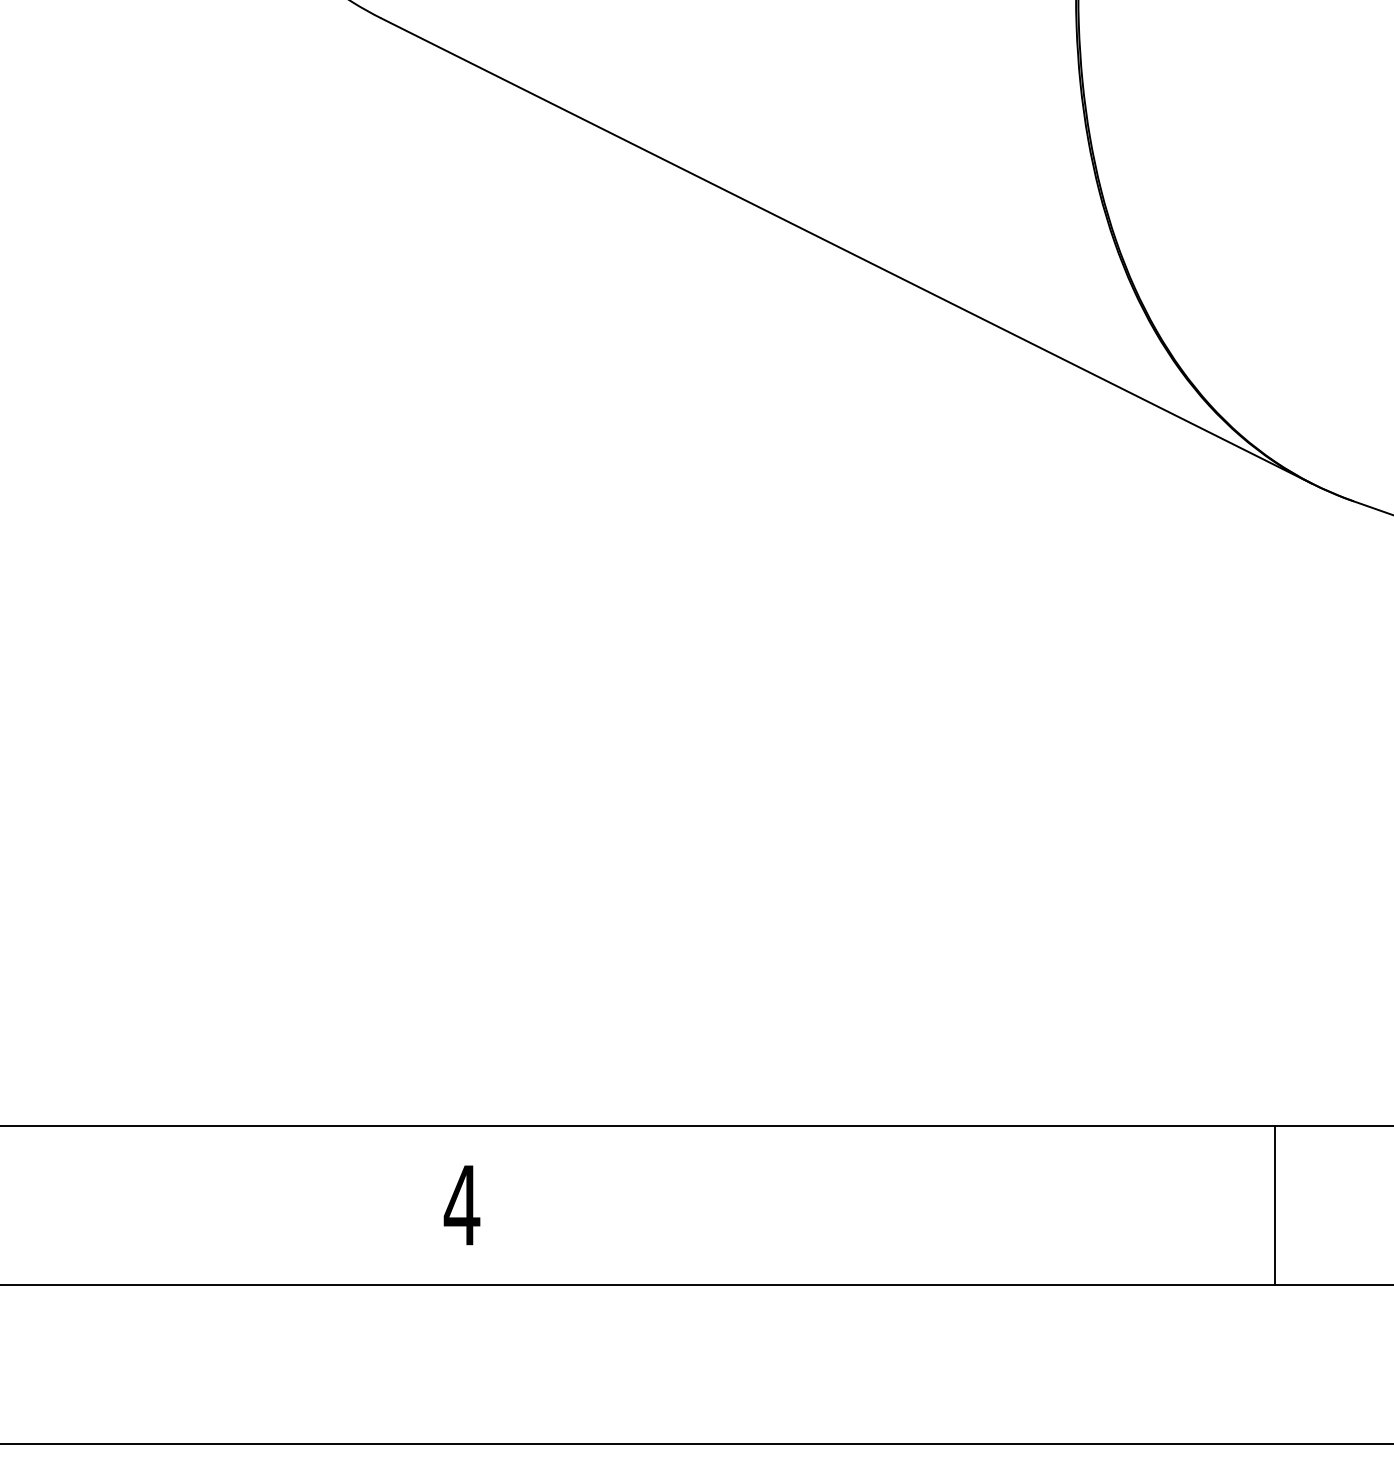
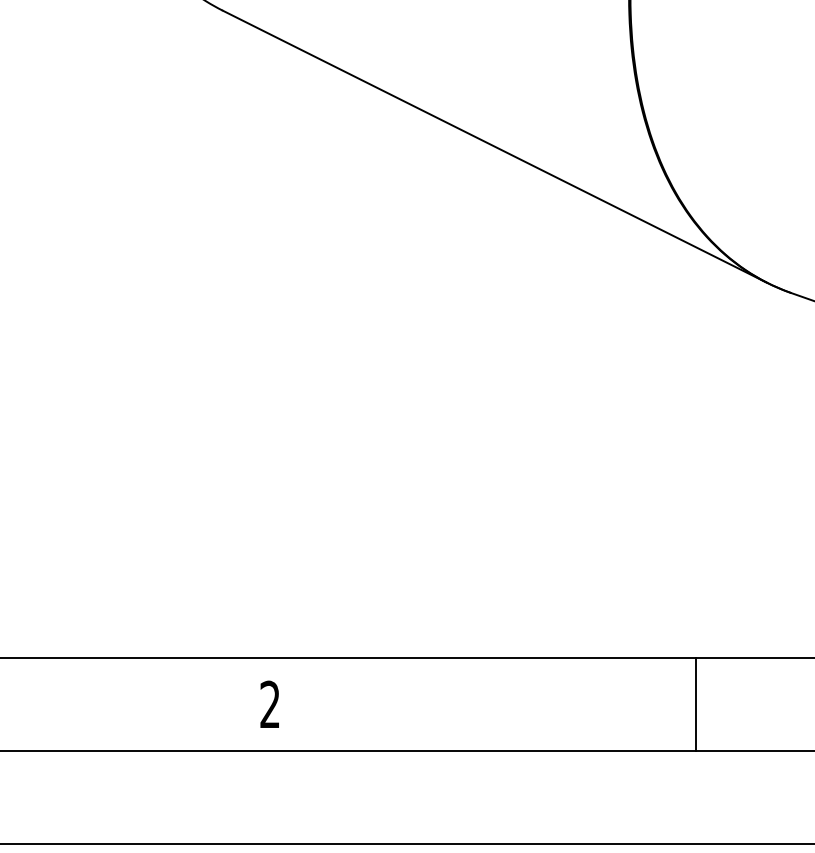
text: (460, 1203) -> (269, 703), 4 -> 2
line: (1275, 1205) -> (696, 704), moved

